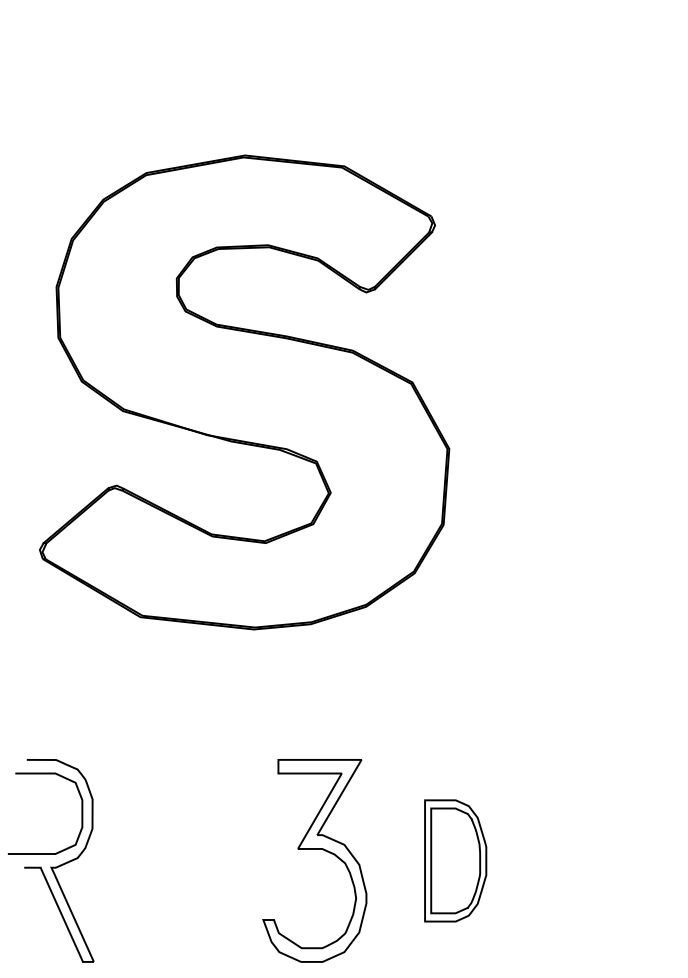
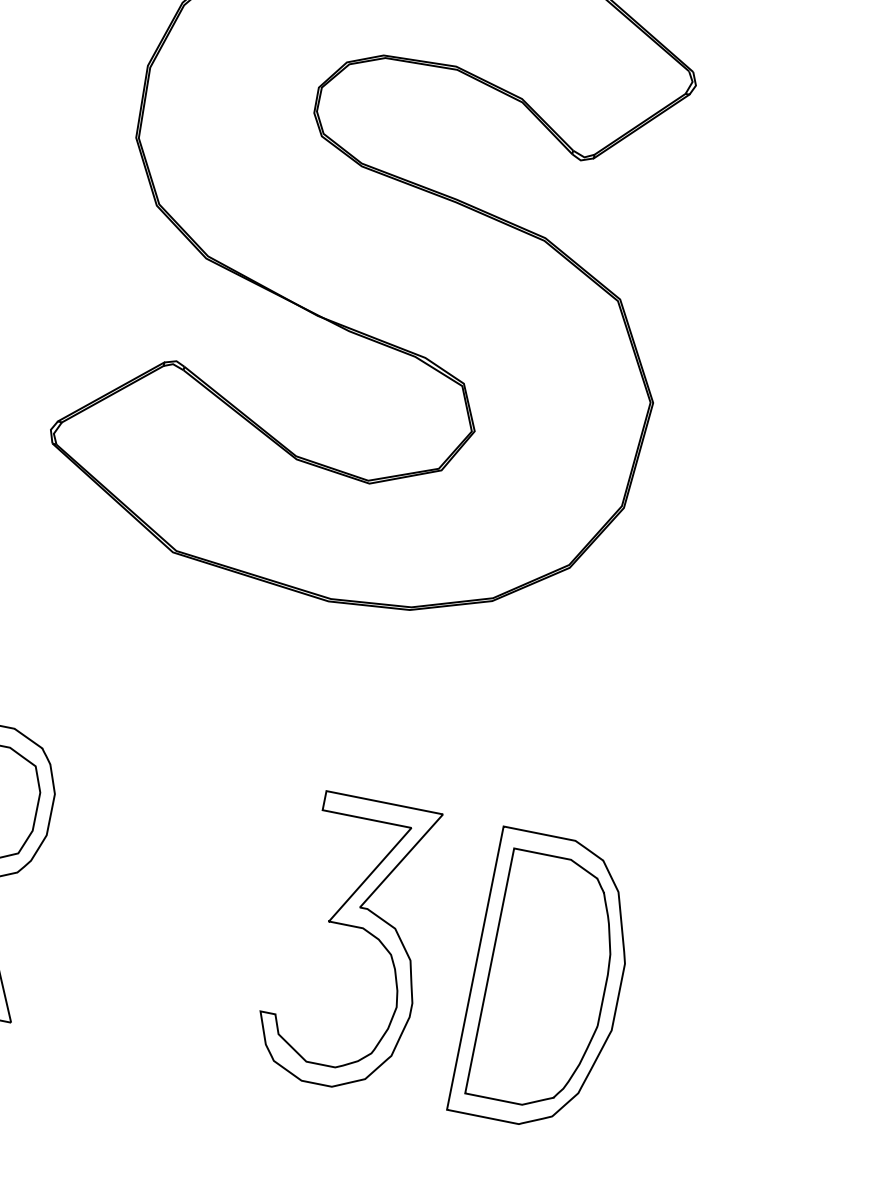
part: (455, 860) -> (546, 981), size x1.67

